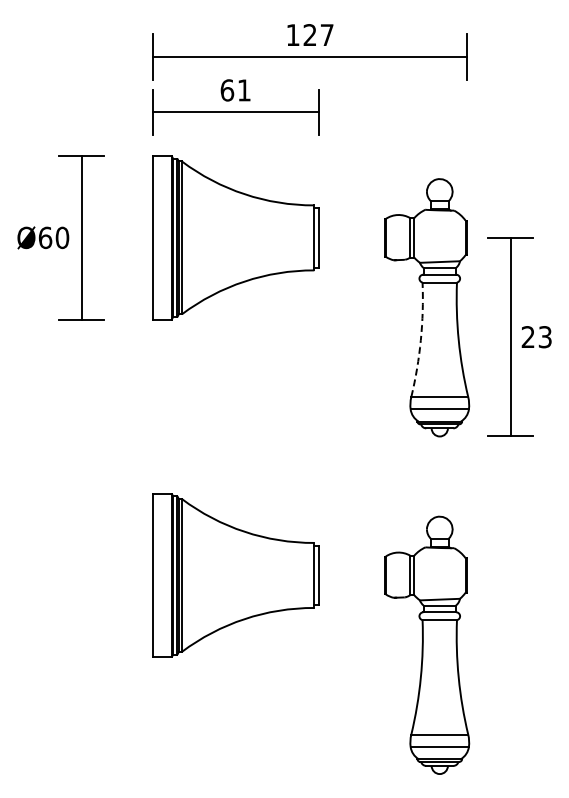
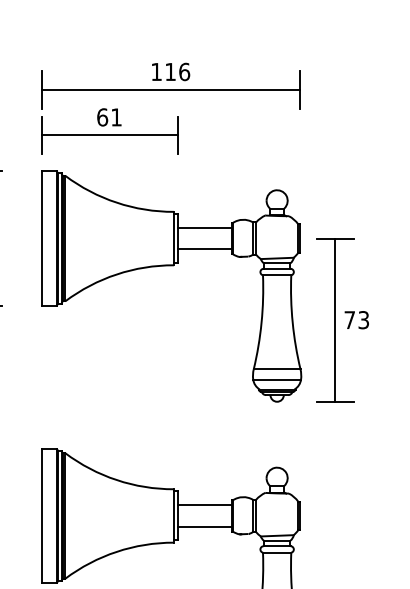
text: (318, 35) -> (177, 72), 127 -> 116
line: (351, 224) -> (204, 227), added
line: (351, 250) -> (204, 248), added
text: (527, 336) -> (349, 319), 23 -> 73
arc: (420, 340) -> (261, 322), dashed -> solid
line: (351, 562) -> (204, 505), added
line: (351, 588) -> (204, 526), added

